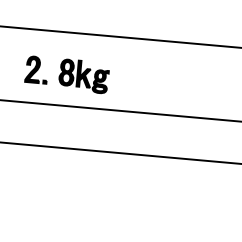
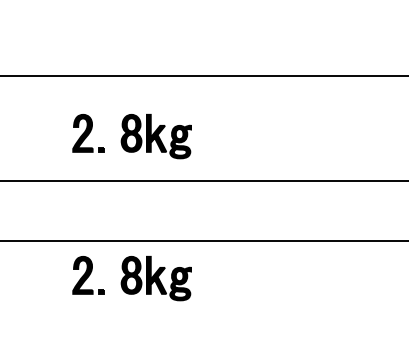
part: (57, 173) -> (131, 278), added

